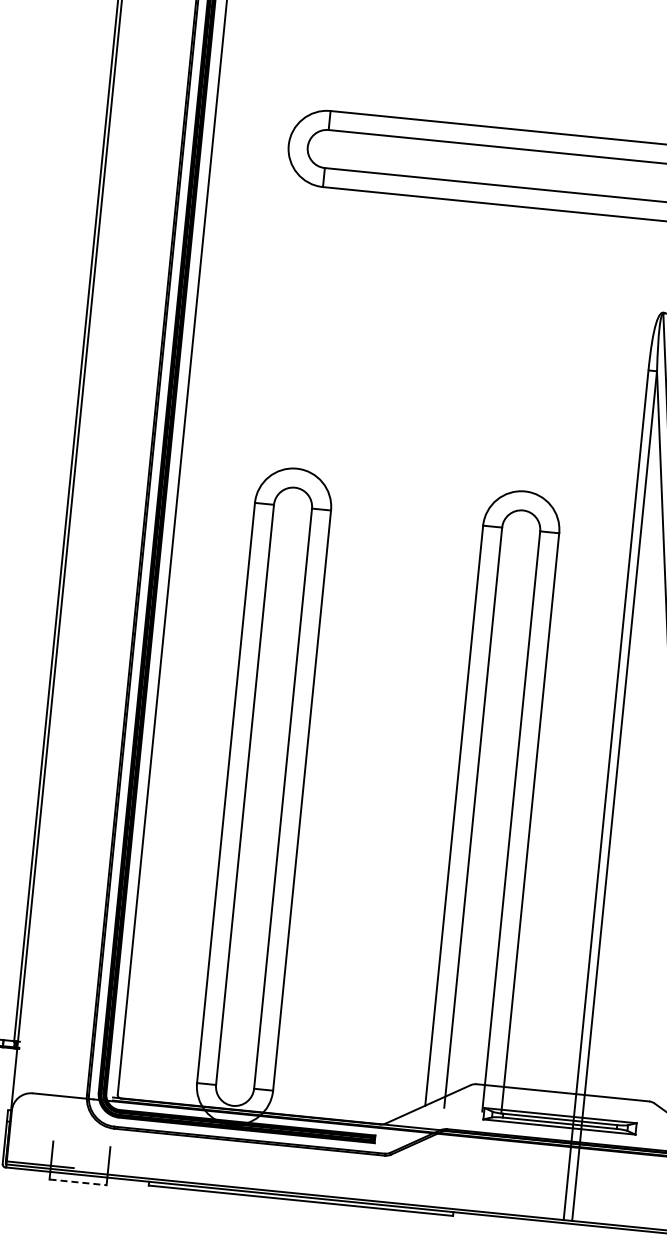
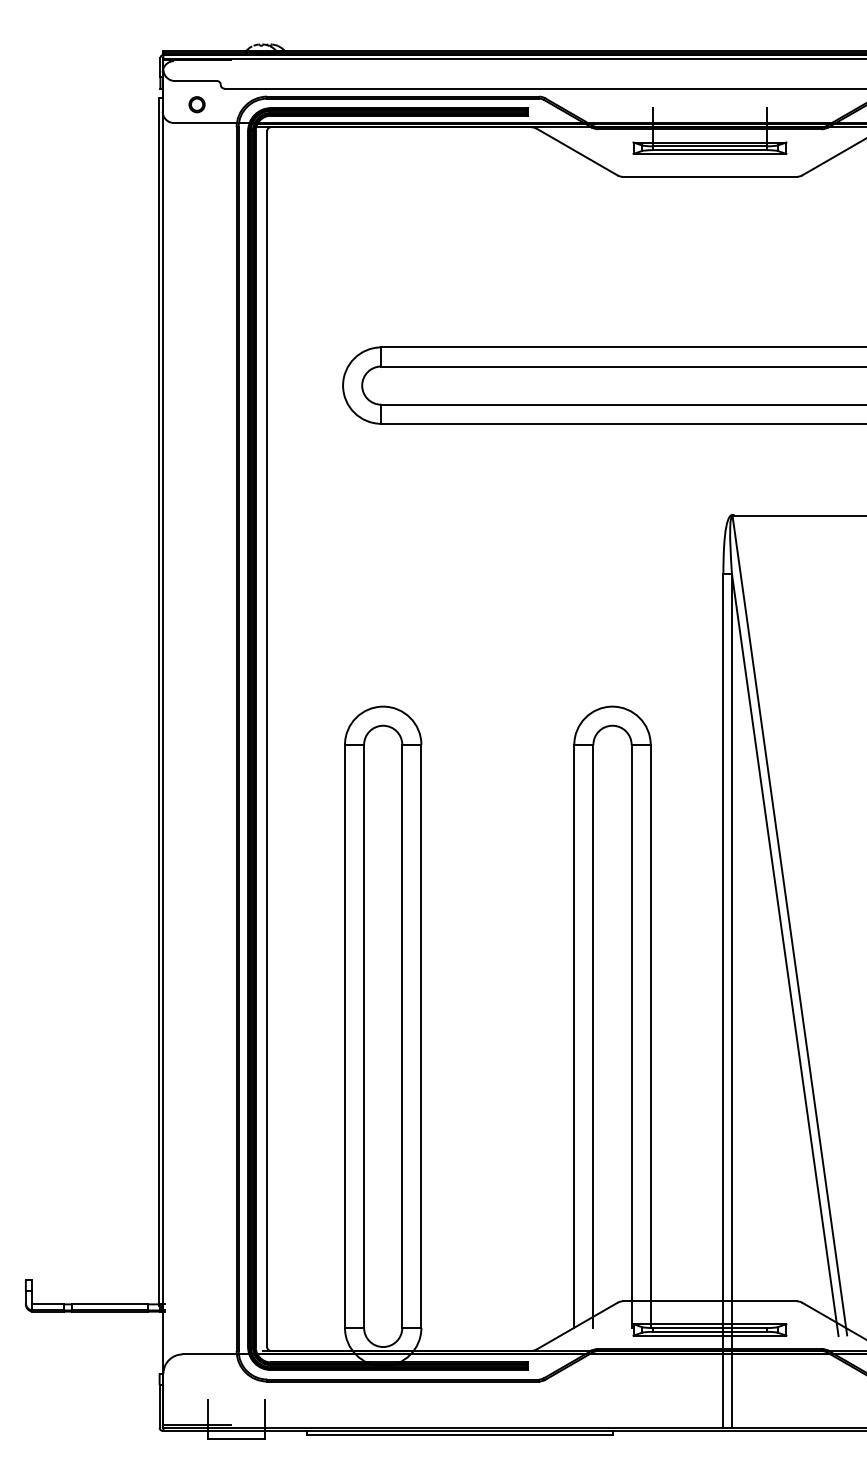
line: (78, 1182) -> (236, 1438), dashed -> solid

